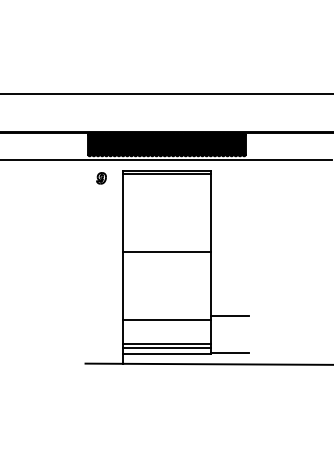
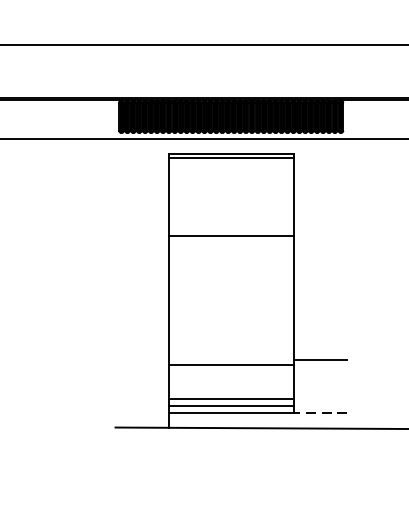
part: (101, 178) -> (138, 164), removed
line: (167, 252) -> (231, 237), moved
line: (229, 353) -> (319, 413), solid -> dashed

